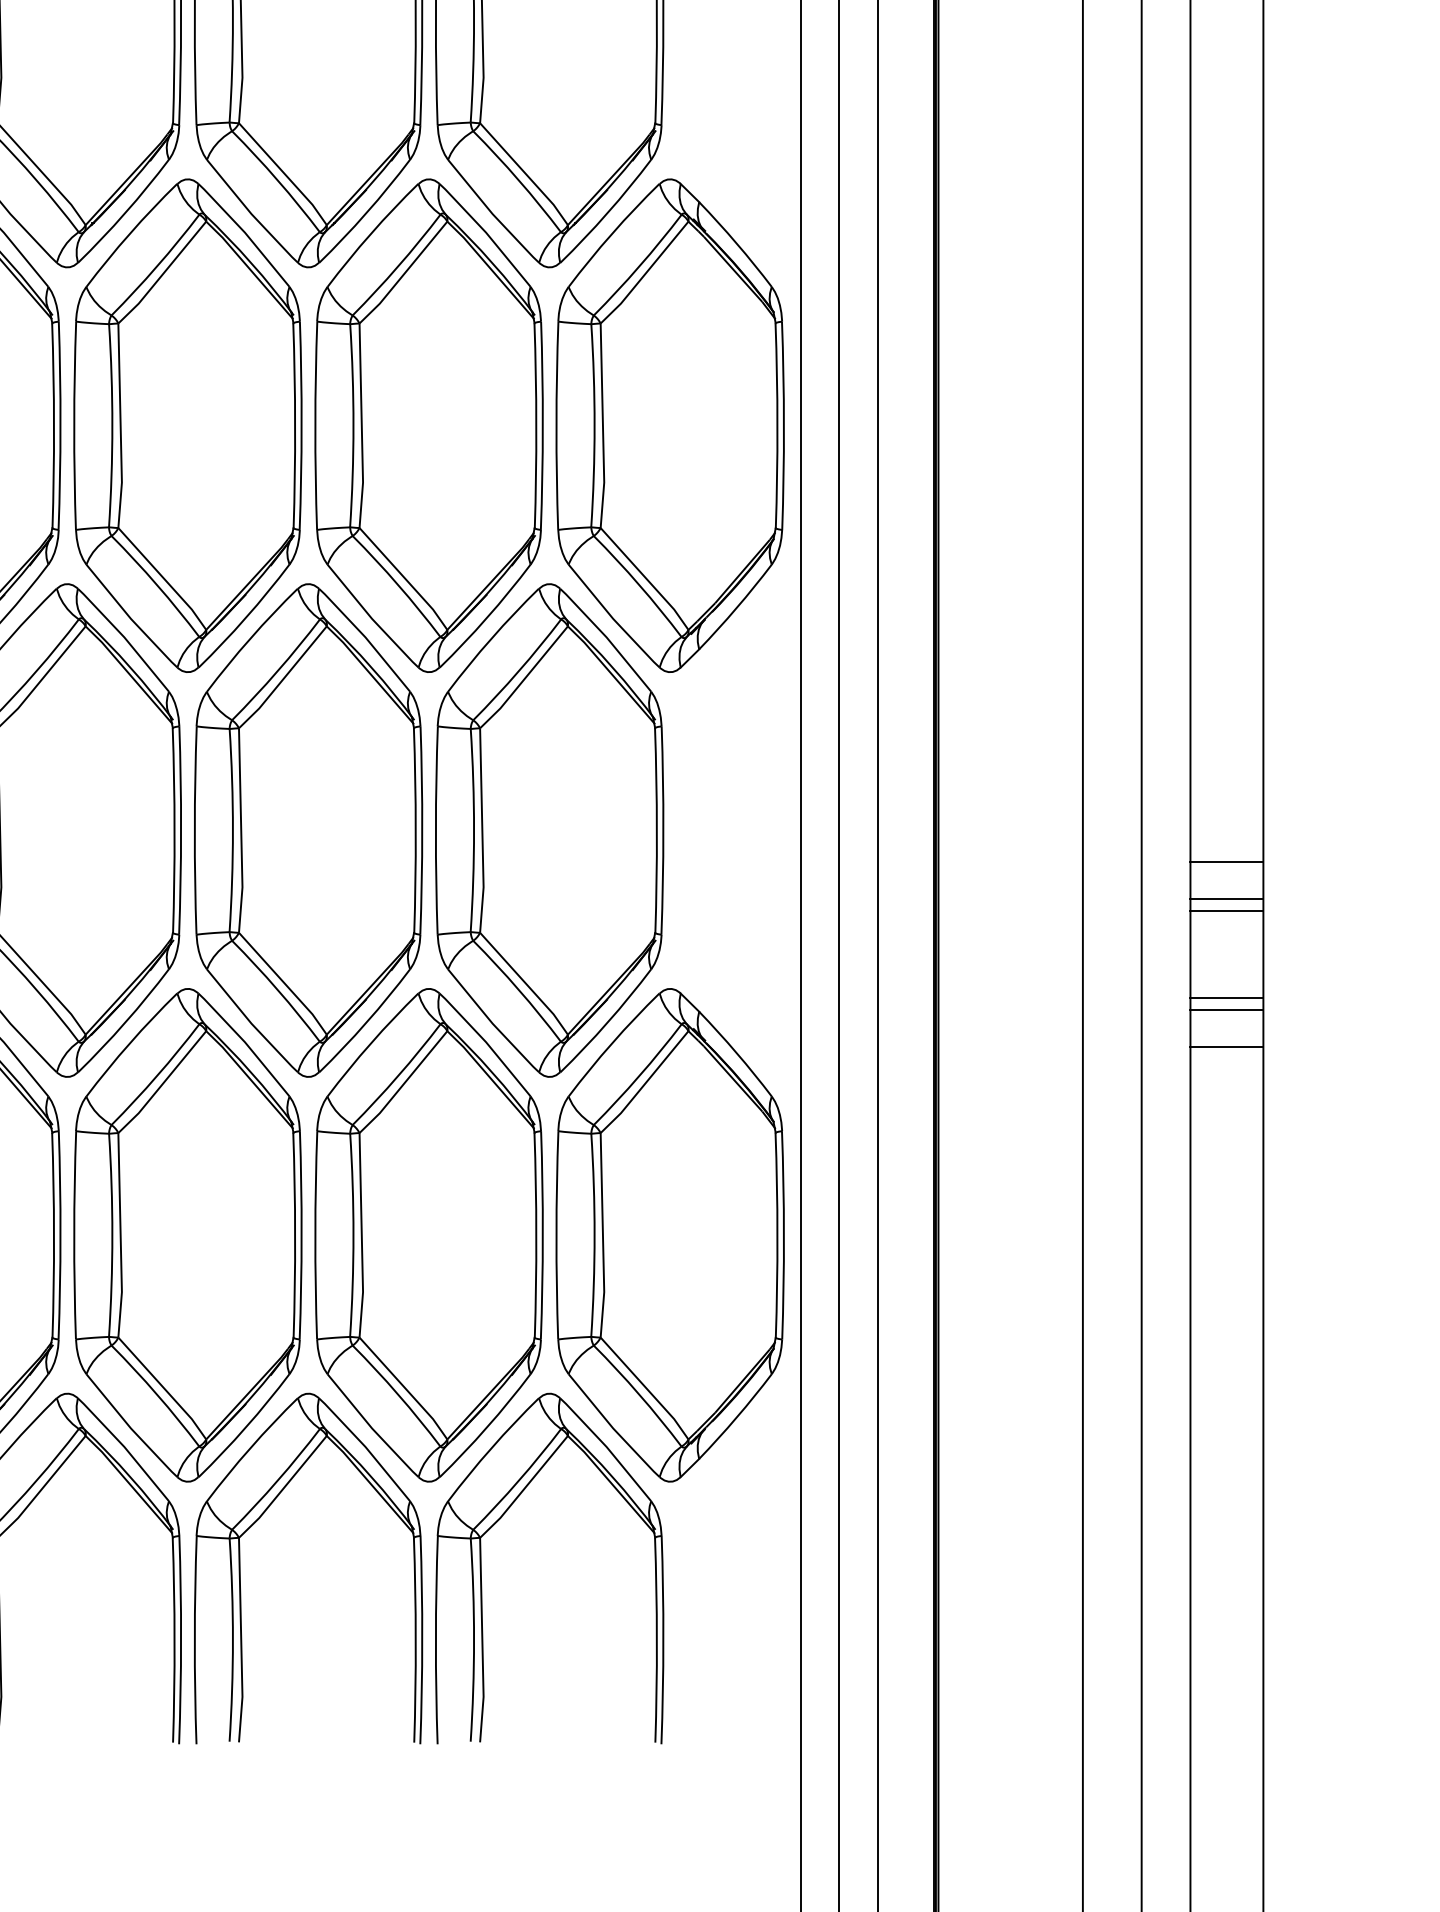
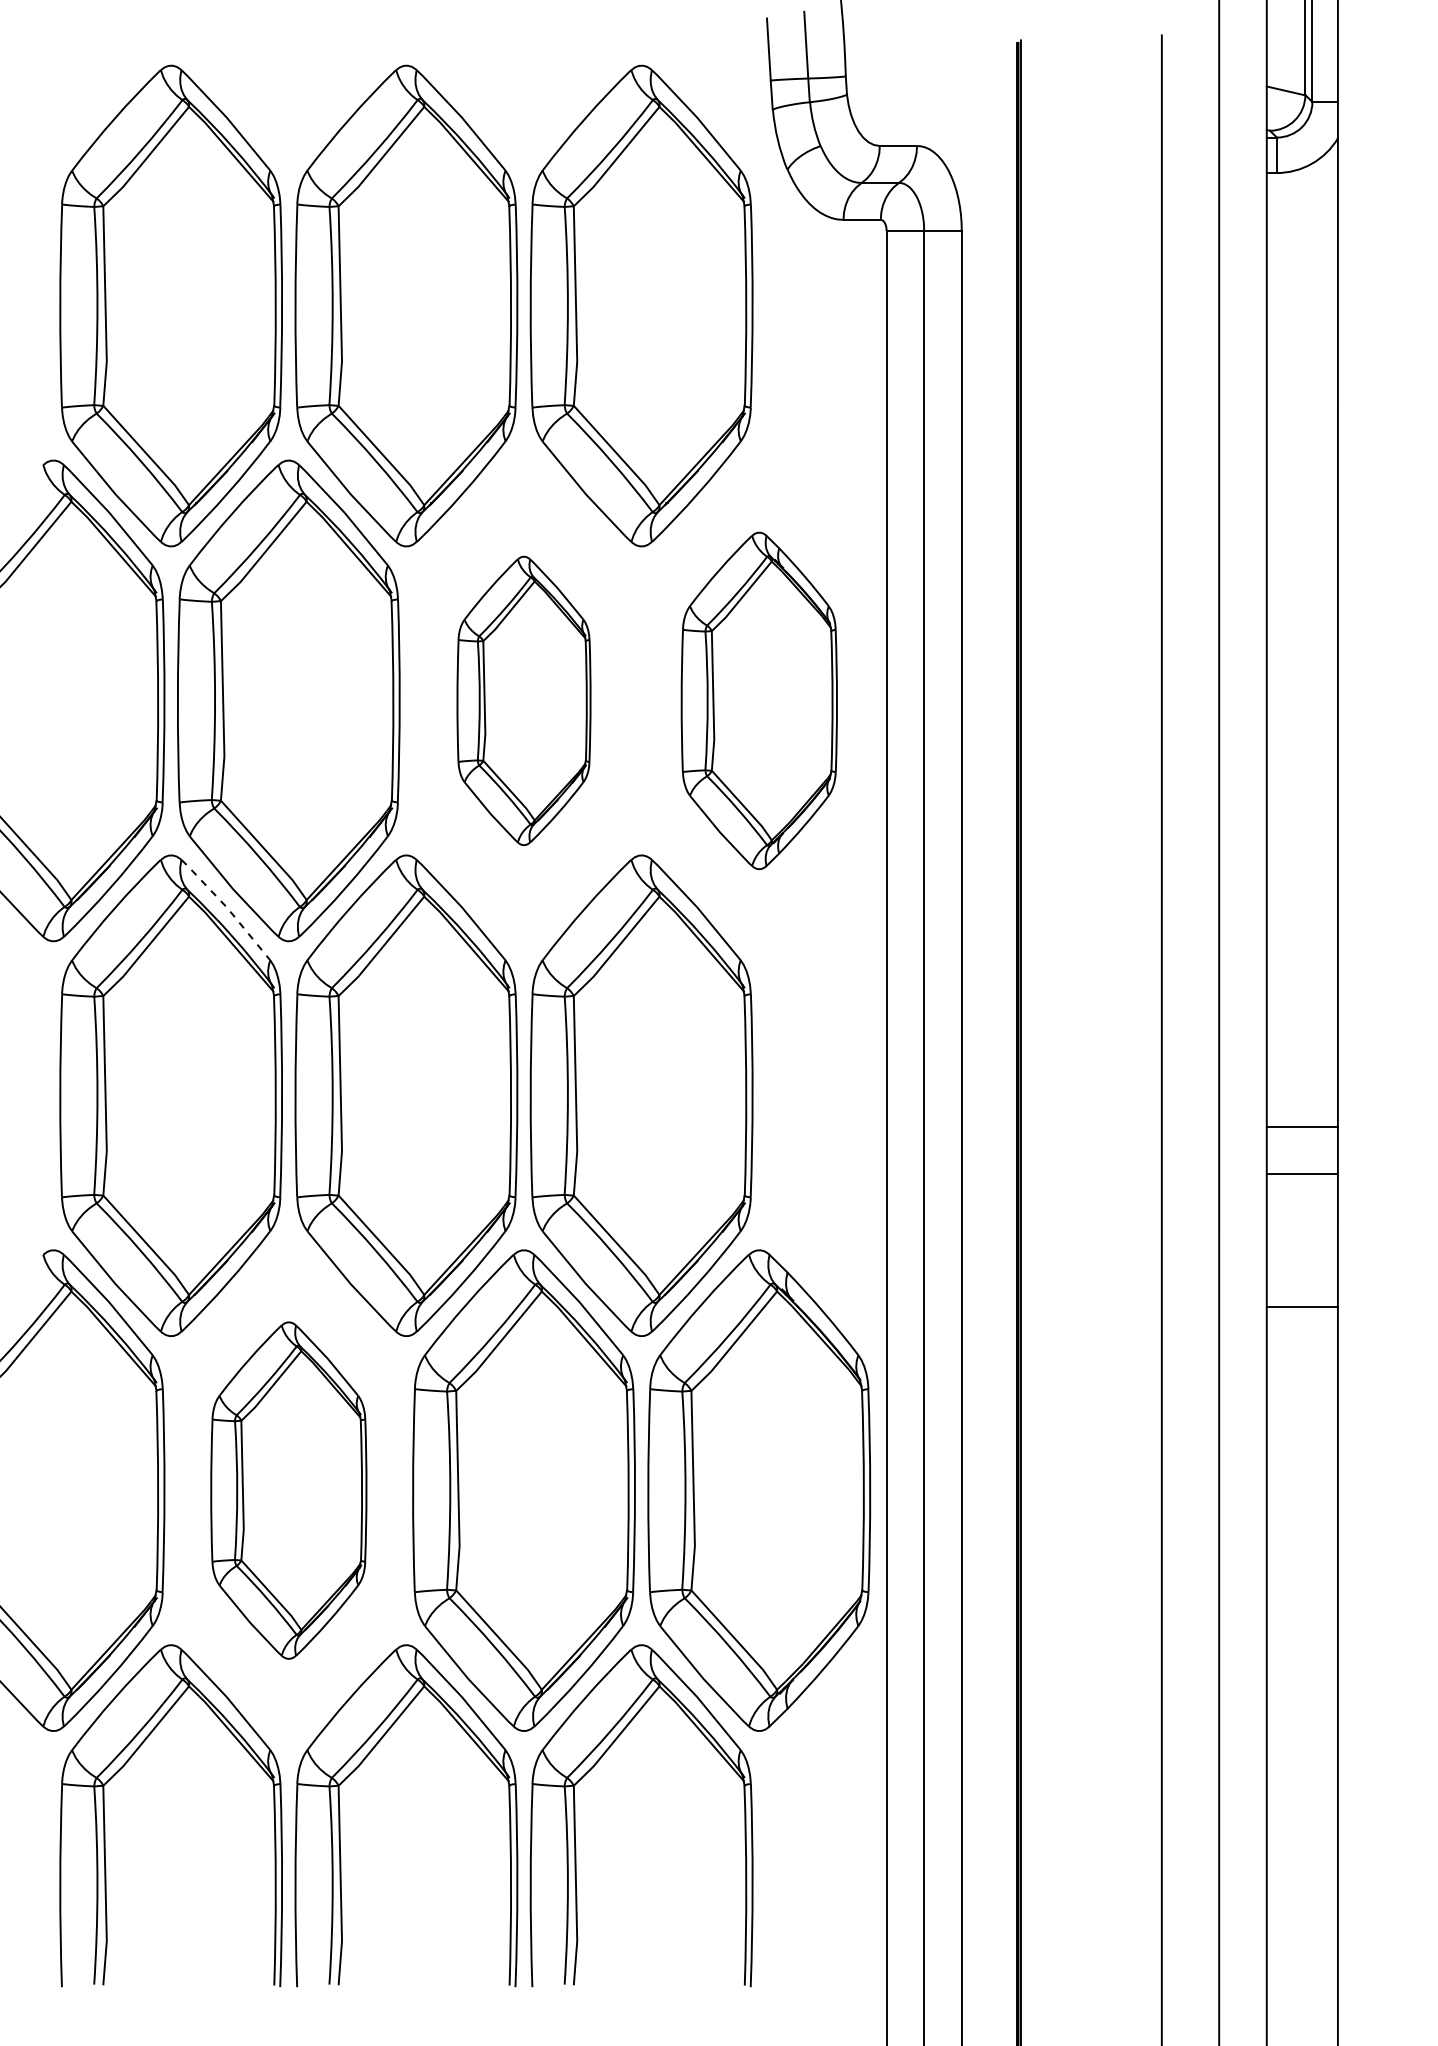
part: (428, 425) -> (523, 700), size x0.6
part: (670, 425) -> (759, 700), size x0.7
line: (125, 638) -> (227, 908), solid -> dashed
line: (1226, 898) -> (1301, 1162), removed
line: (1226, 998) -> (1301, 1259), removed
line: (1226, 1010) -> (1301, 1271), removed
part: (187, 1235) -> (288, 1490), size x0.7

